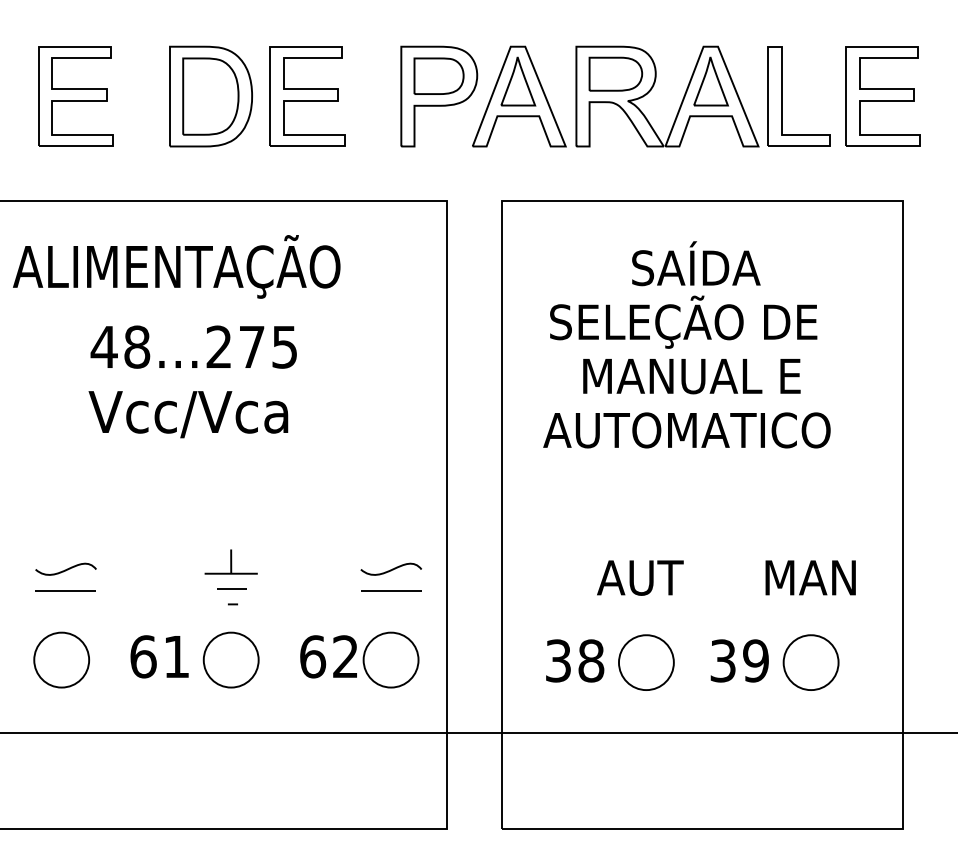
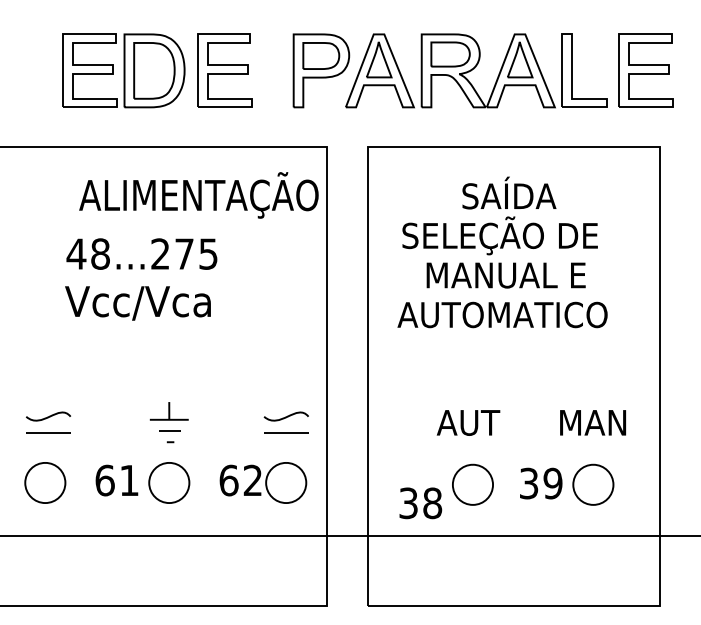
part: (75, 96) -> (89, 70), moved
text: (176, 266) -> (198, 195), moved
text: (575, 660) -> (421, 503), moved

